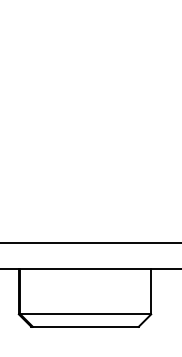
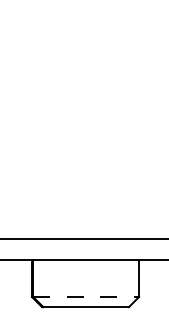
line: (86, 314) -> (86, 297), solid -> dashed

